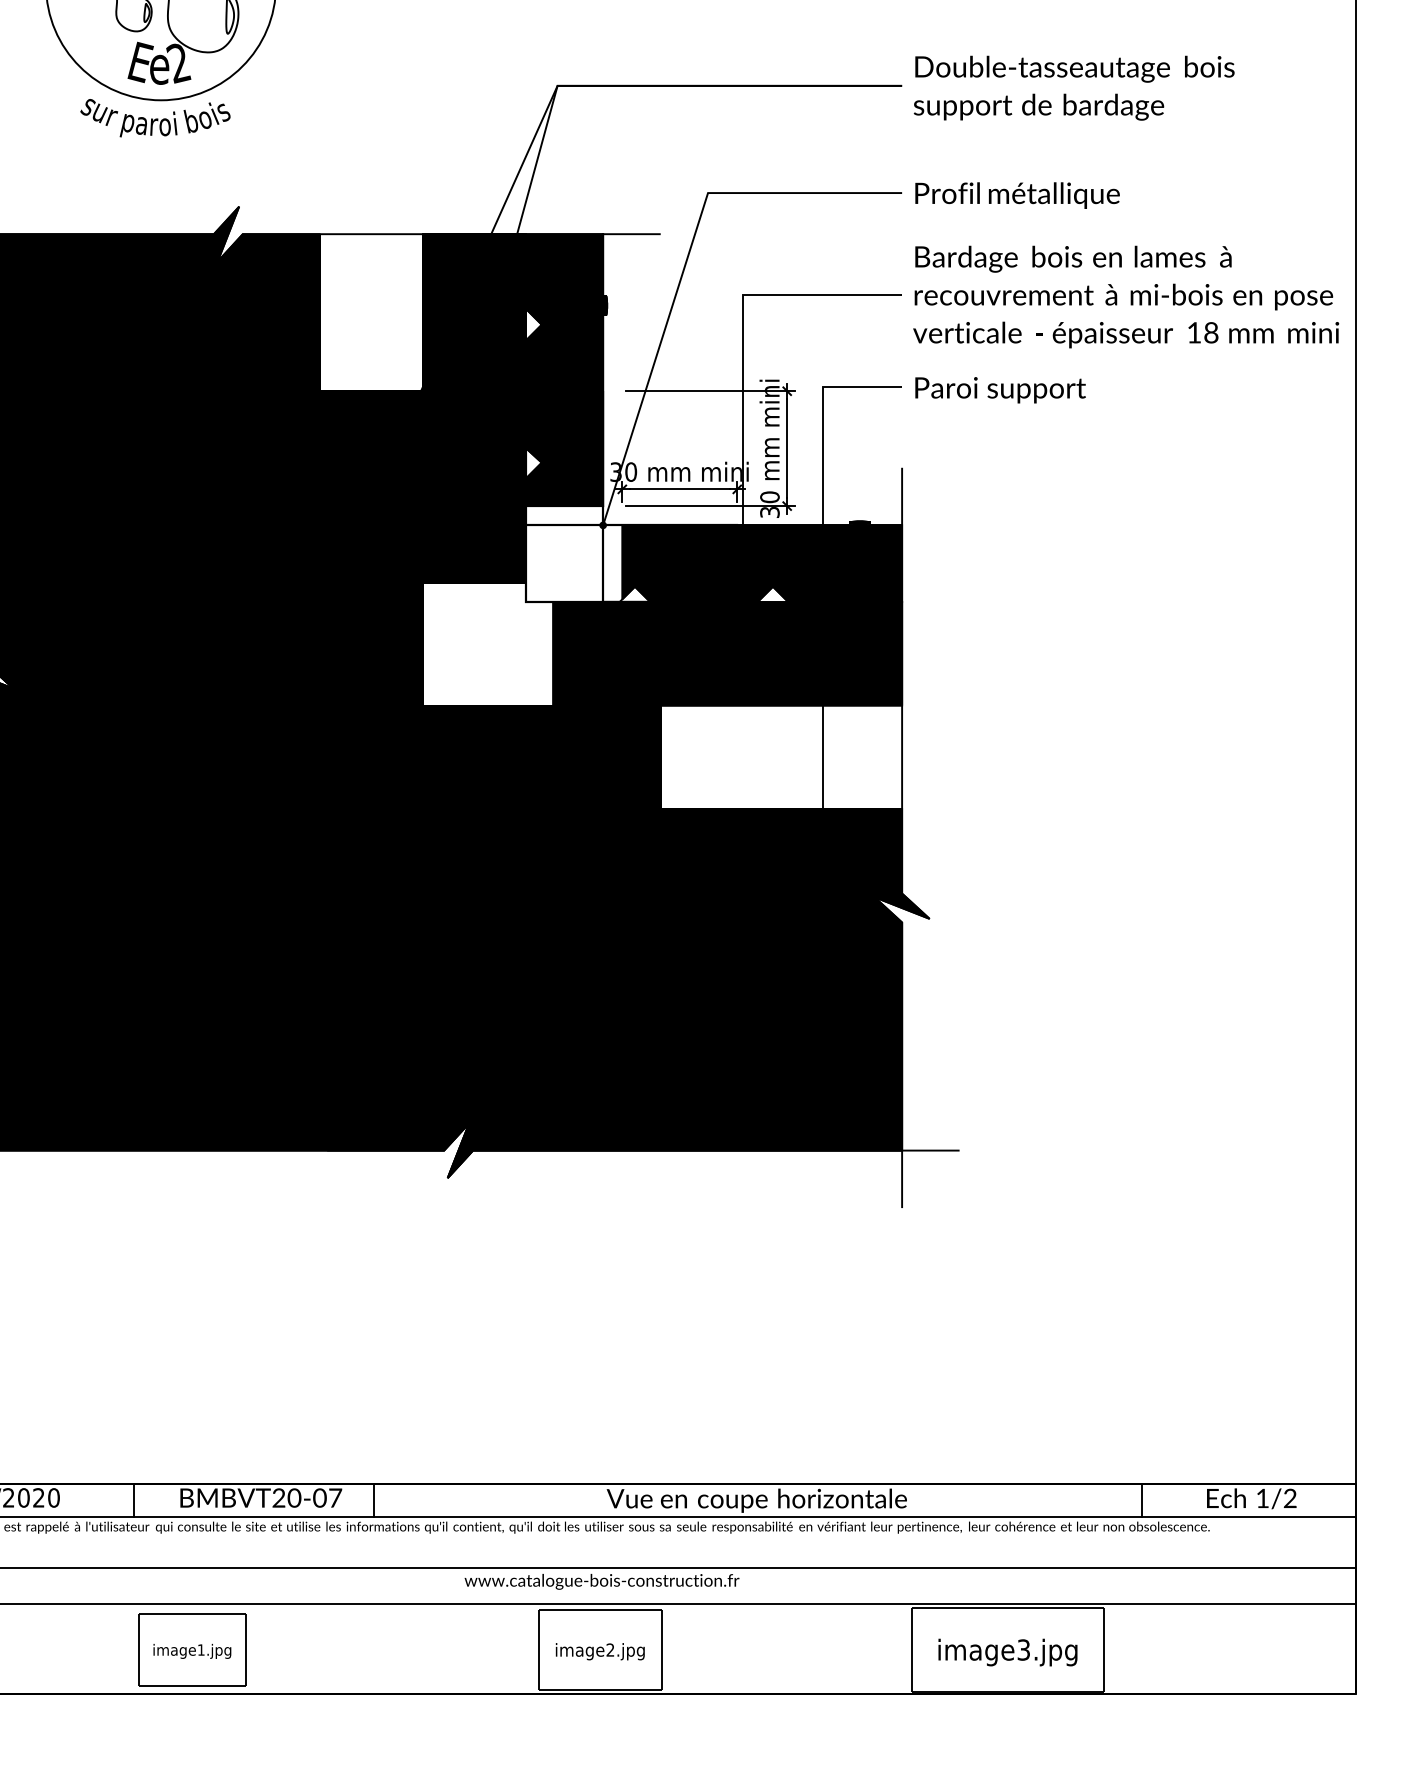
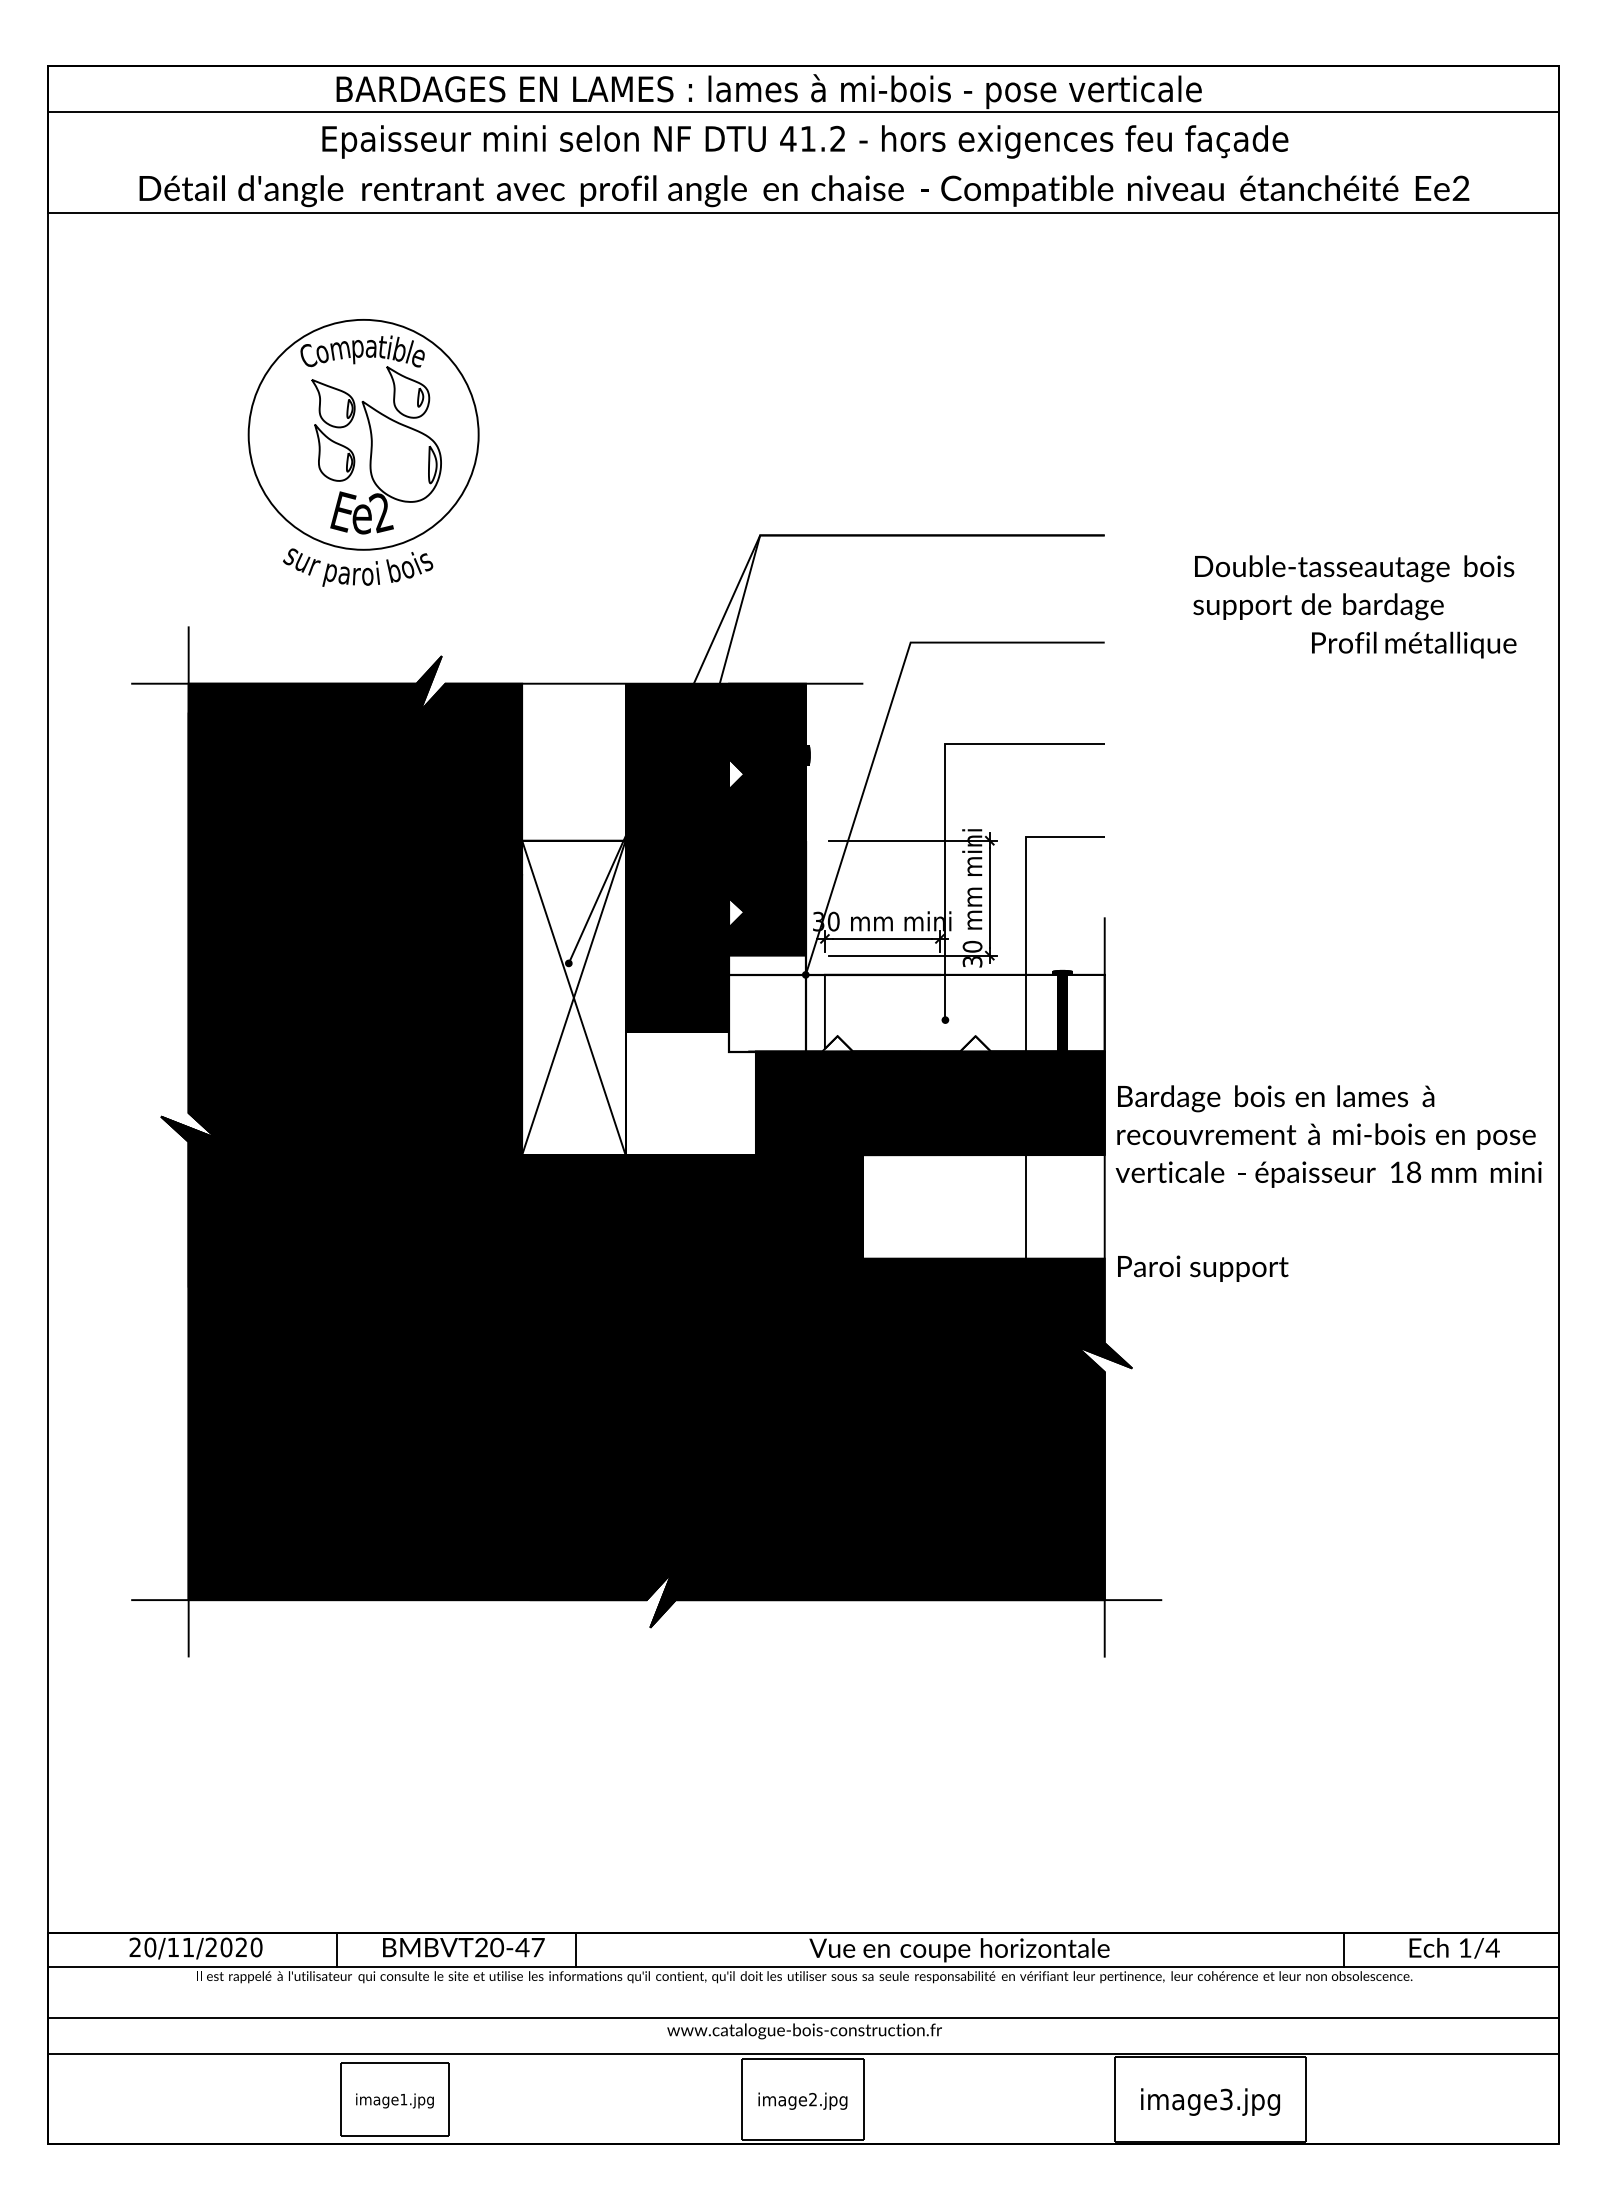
text: (1073, 87) -> (1353, 587), moved
text: (1017, 194) -> (1414, 644), moved
text: (1125, 296) -> (1328, 1136), moved
text: (1000, 389) -> (1203, 1268), moved
fill: (370, 547) -> (573, 997), removed
fill: (761, 562) -> (964, 1012), removed
text: (319, 1497) -> (522, 1947), \c16711848;BMBVT20-07 -> \c16711848;BMBVT20-47
text: (1289, 1497) -> (1492, 1947), 1/2 -> 1/4

